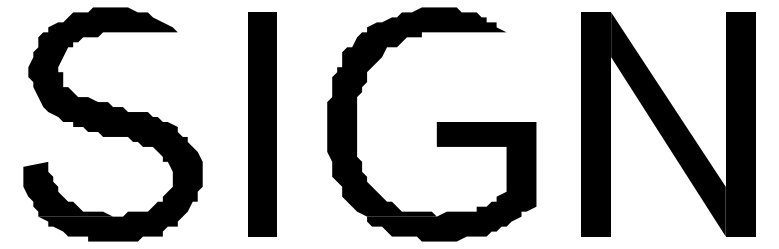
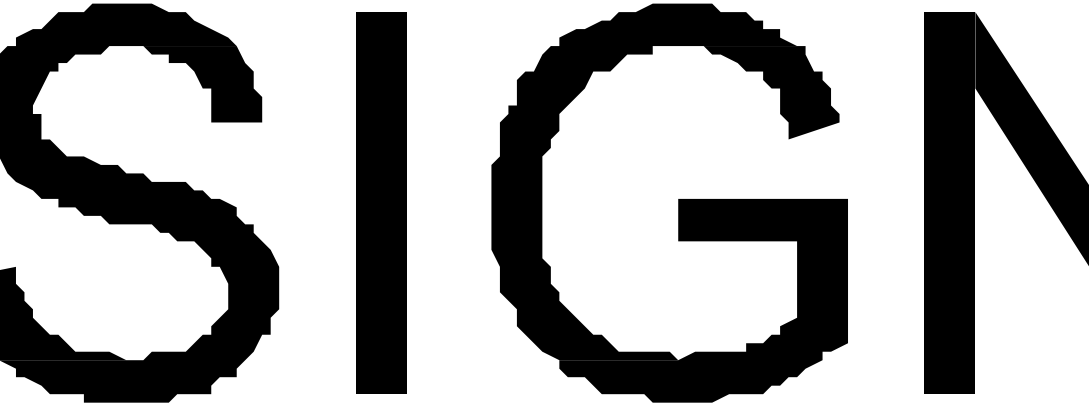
fill: (152, 54) -> (193, 83), added
fill: (483, 59) -> (757, 92), added

